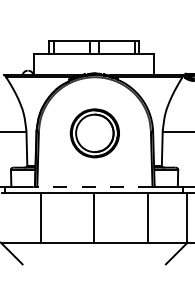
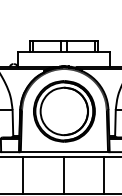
part: (94, 133) -> (64, 111), size x1.67
line: (94, 187) -> (64, 152), dashed -> solid

